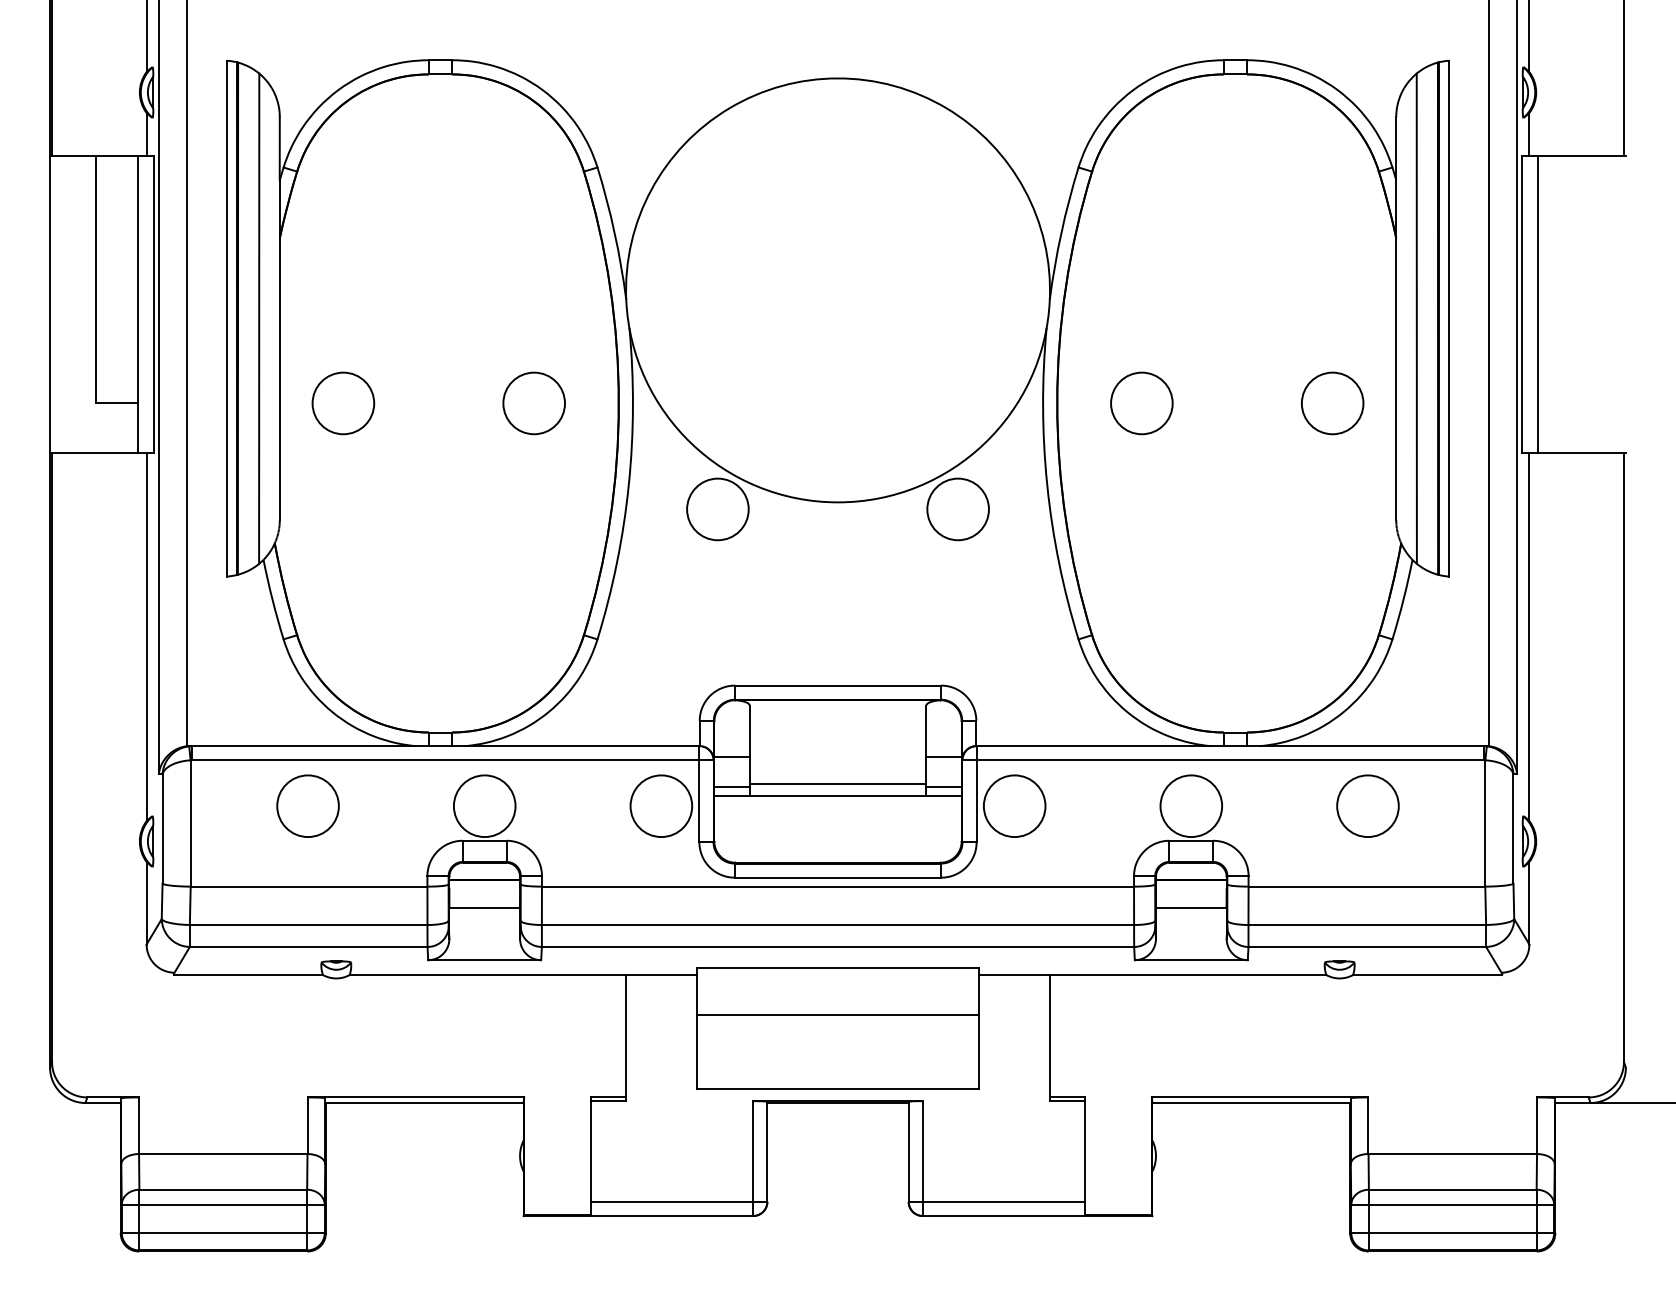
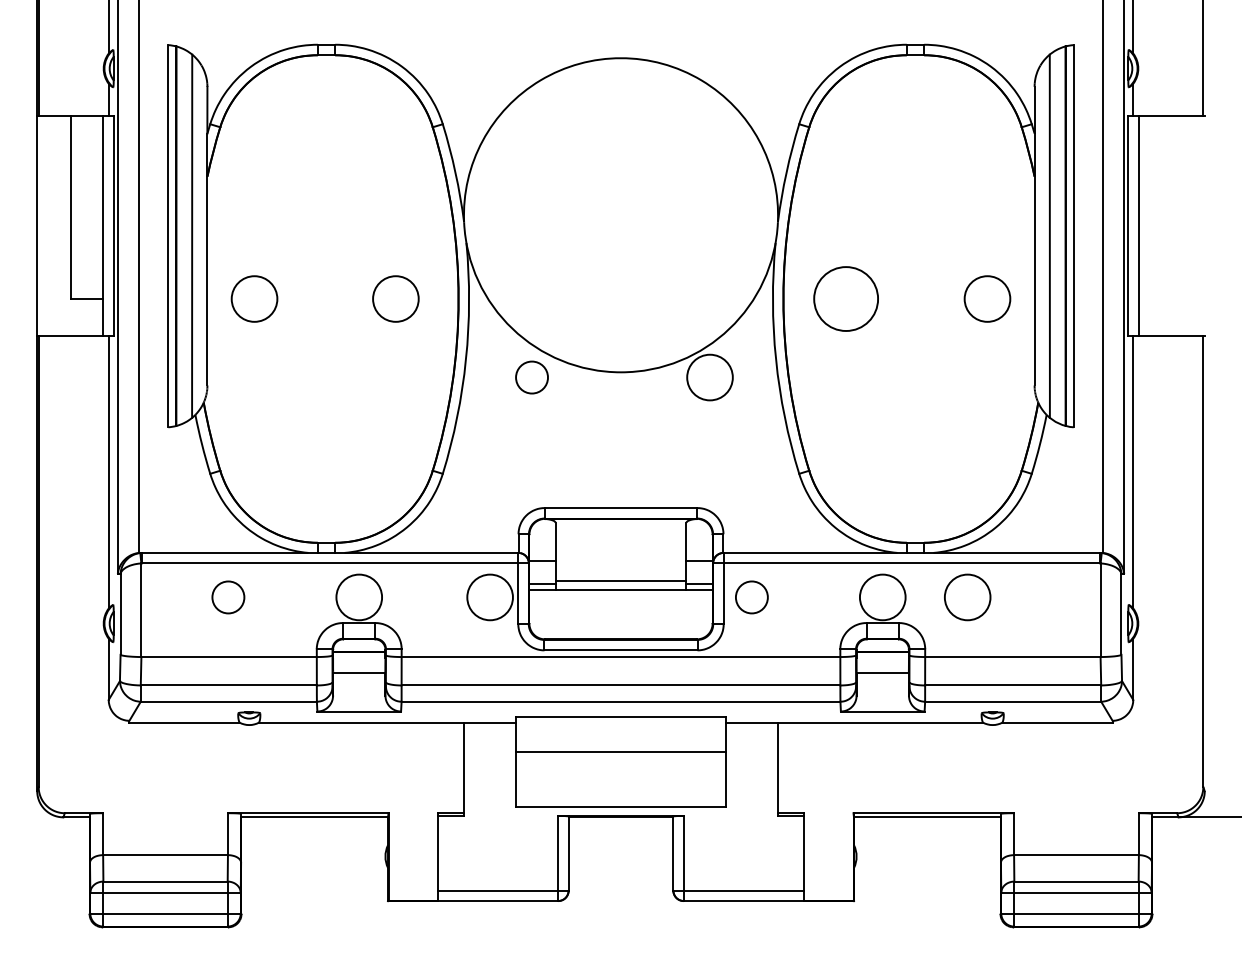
circle: (1141, 402) -> (845, 298), size x1.4
circle: (717, 509) -> (531, 377), size x0.7
circle: (308, 806) -> (228, 597), size x0.7
circle: (1014, 806) -> (751, 597), size x0.7
circle: (1367, 806) -> (967, 597), moved

